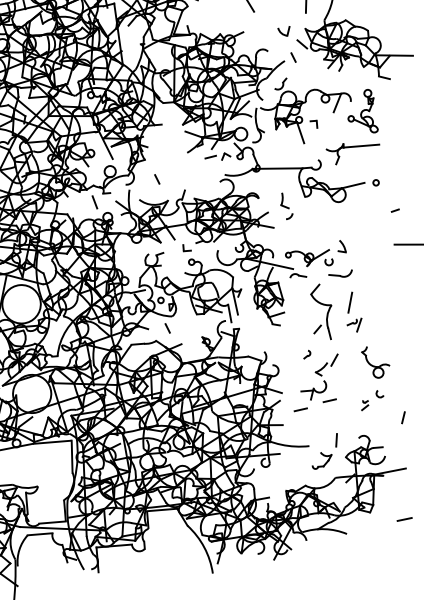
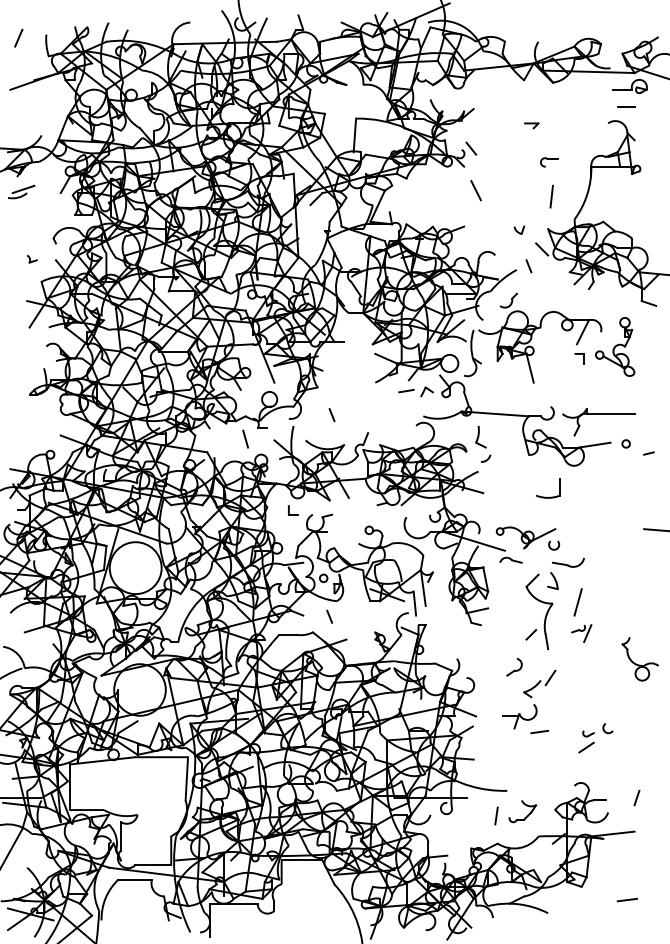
part: (284, 31) -> (519, 229), size x0.62
part: (313, 124) -> (579, 358), moved
part: (352, 147) -> (598, 414), moved
part: (286, 206) -> (483, 444), moved
line: (395, 210) -> (648, 453), moved
part: (324, 226) -> (551, 496), added
part: (186, 247) -> (293, 510), moved
part: (341, 247) -> (552, 581), moved
part: (307, 354) -> (514, 667), size x1.67
part: (375, 362) -> (639, 659), moved
part: (364, 404) -> (586, 741), size x1.67
line: (300, 409) -> (499, 740), removed
line: (403, 417) -> (636, 797), moved
line: (336, 439) -> (496, 815), moved

